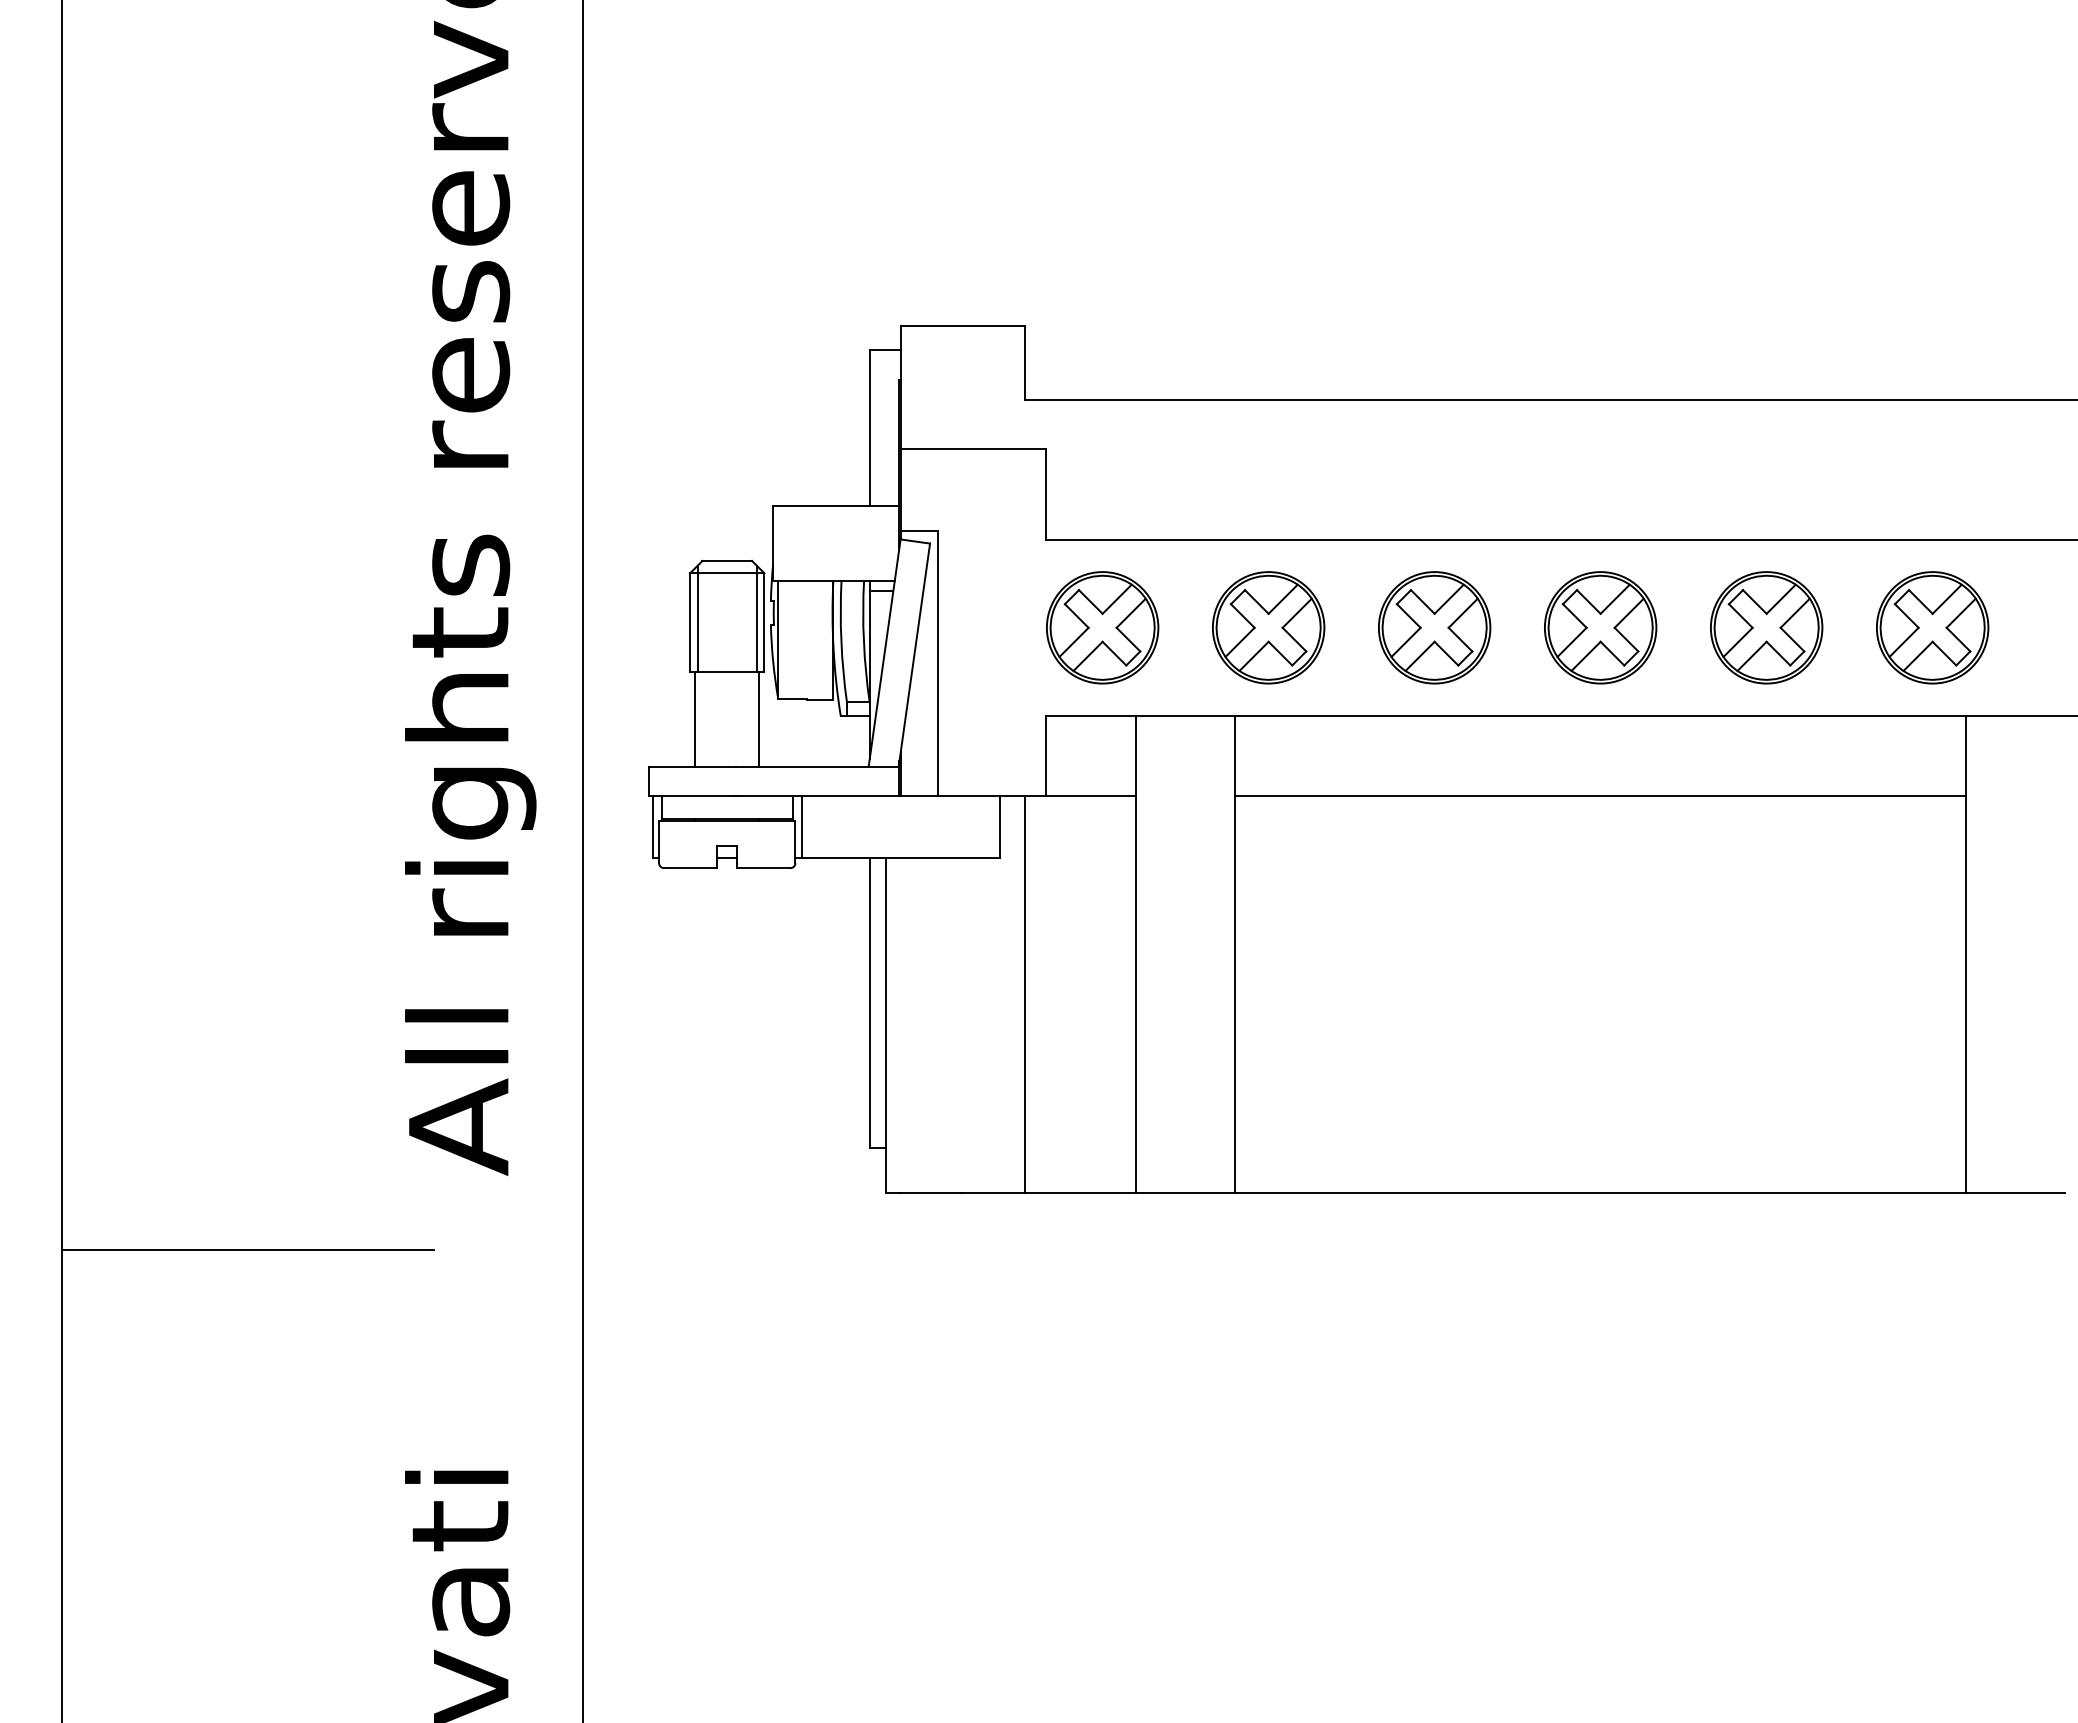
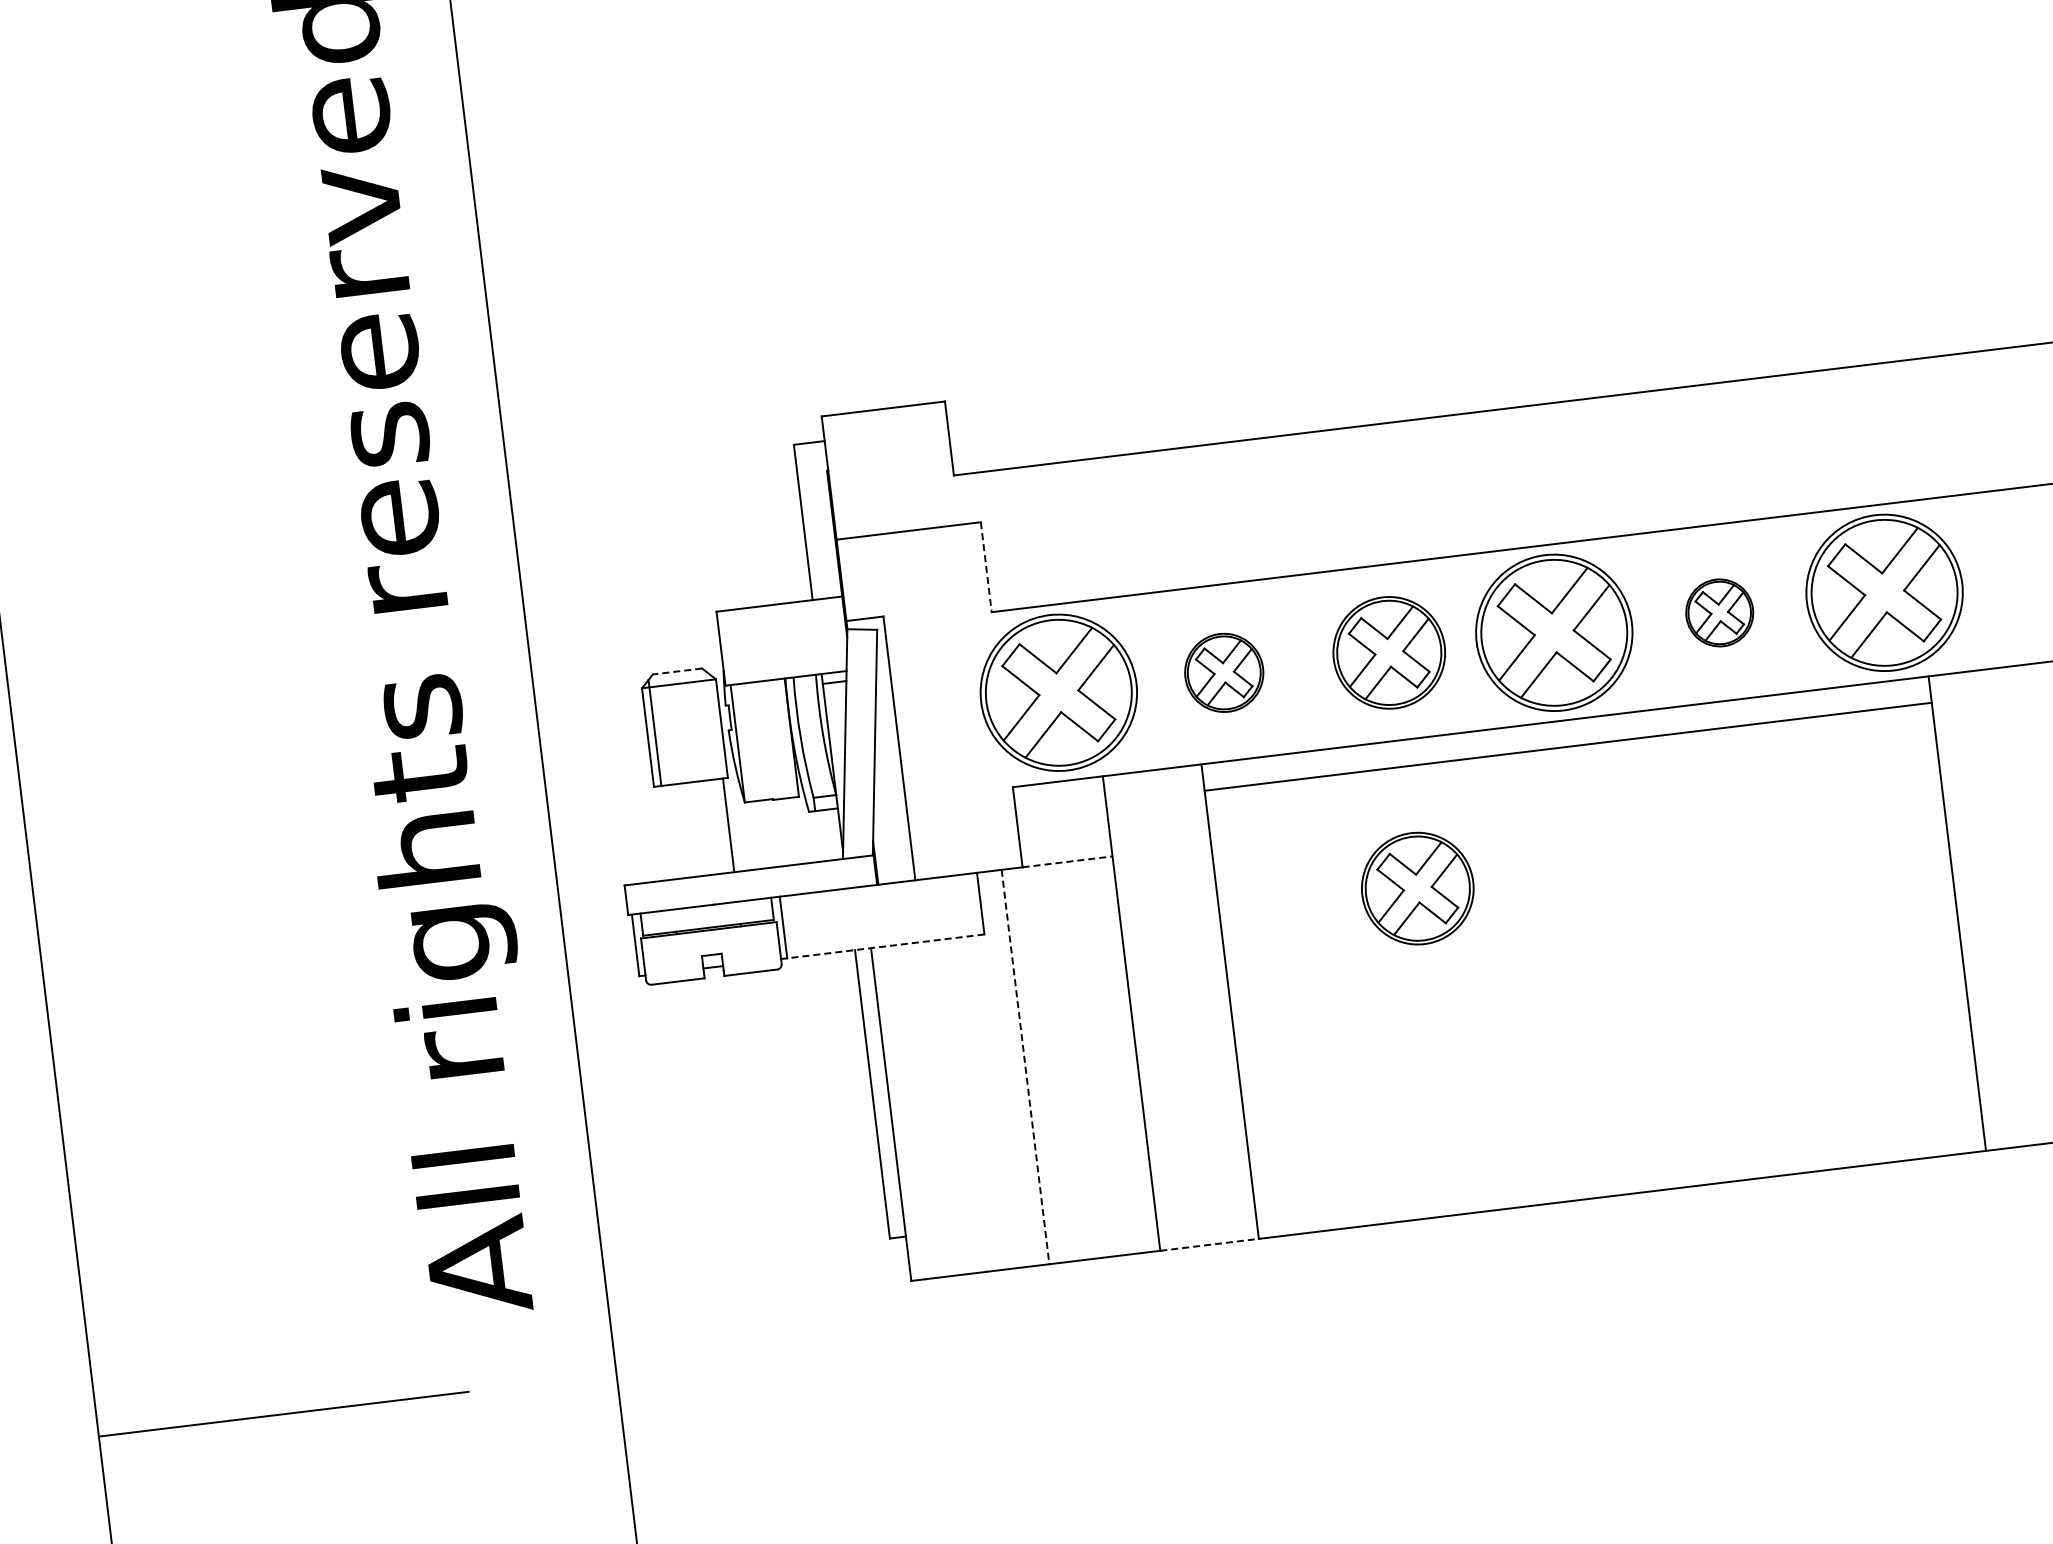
line: (1045, 495) -> (986, 568), solid -> dashed
line: (727, 560) -> (677, 671), solid -> dashed
line: (756, 618) -> (713, 725), removed
part: (1102, 627) -> (1058, 692), size x1.4
part: (1268, 627) -> (1223, 672), size x0.7
part: (1600, 627) -> (1554, 632), size x1.4
part: (1766, 627) -> (1719, 612), size x0.6
part: (1932, 627) -> (1884, 592), size x1.4
line: (695, 719) -> (664, 833), removed
line: (1091, 796) -> (1068, 861), solid -> dashed
line: (1600, 796) -> (1568, 746), moved
line: (900, 858) -> (885, 946), solid -> dashed
part: (1434, 864) -> (1417, 888), added
line: (1024, 995) -> (1025, 1068), solid -> dashed
line: (1185, 1192) -> (1209, 1244), solid -> dashed

